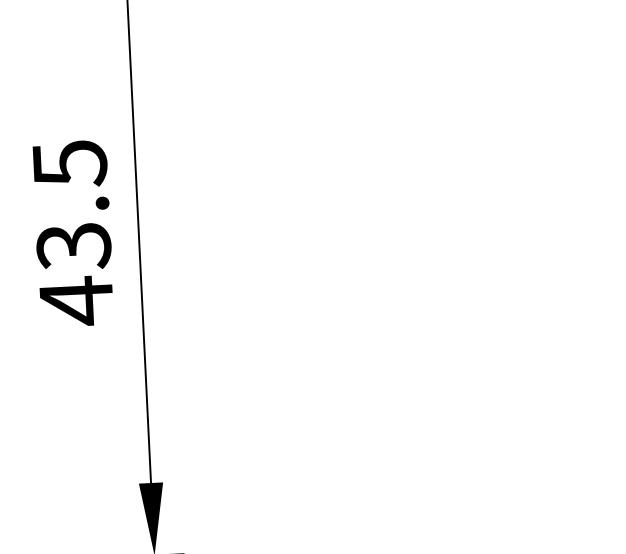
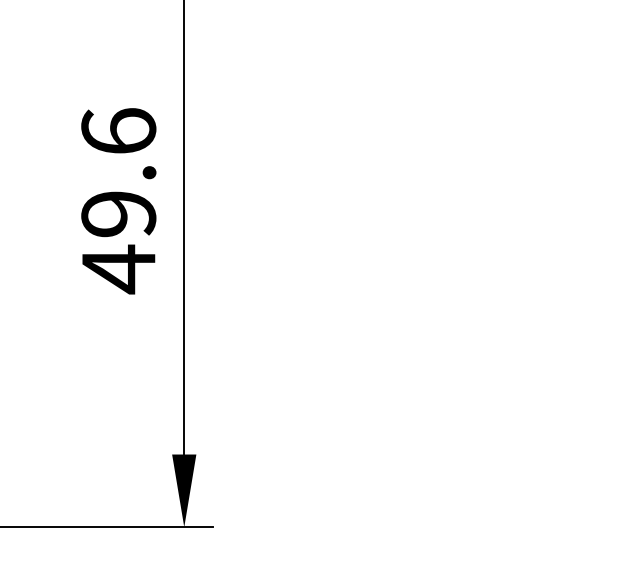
text: (71, 205) -> (118, 173), 43.5 -> 49.6

